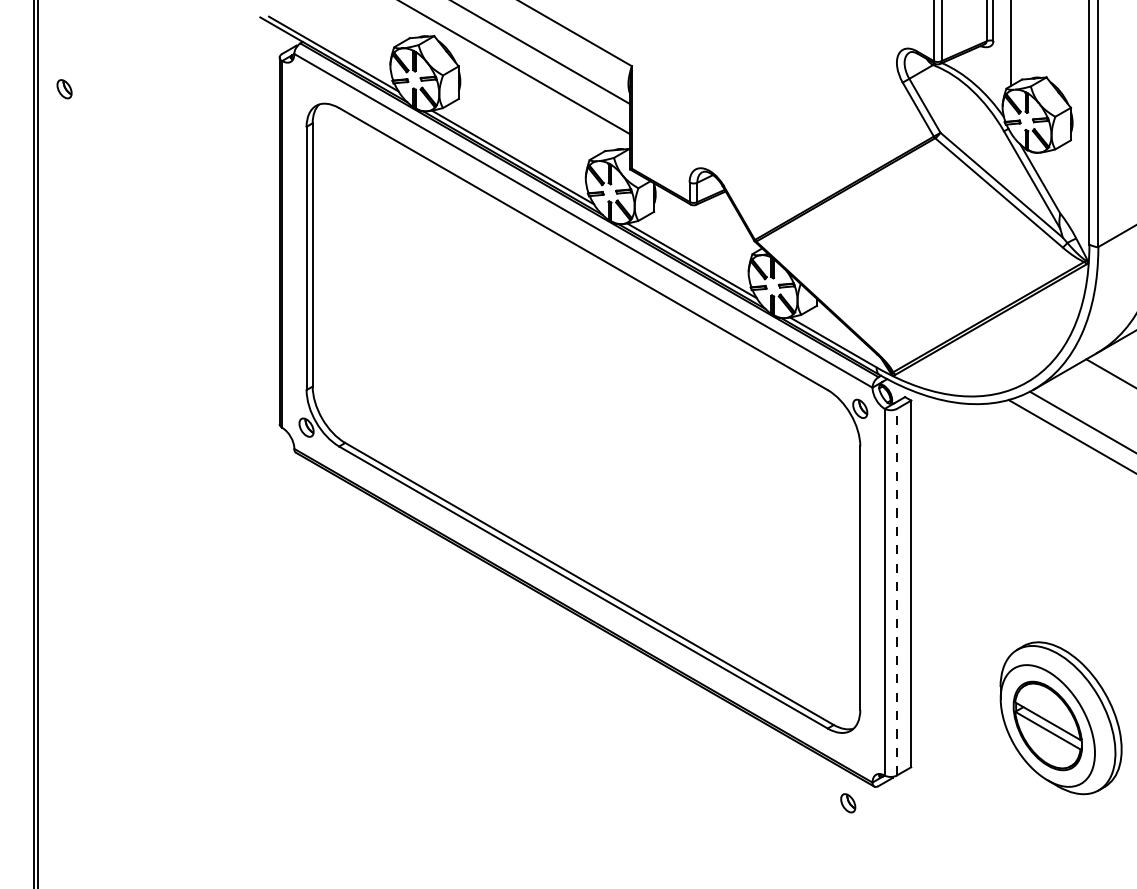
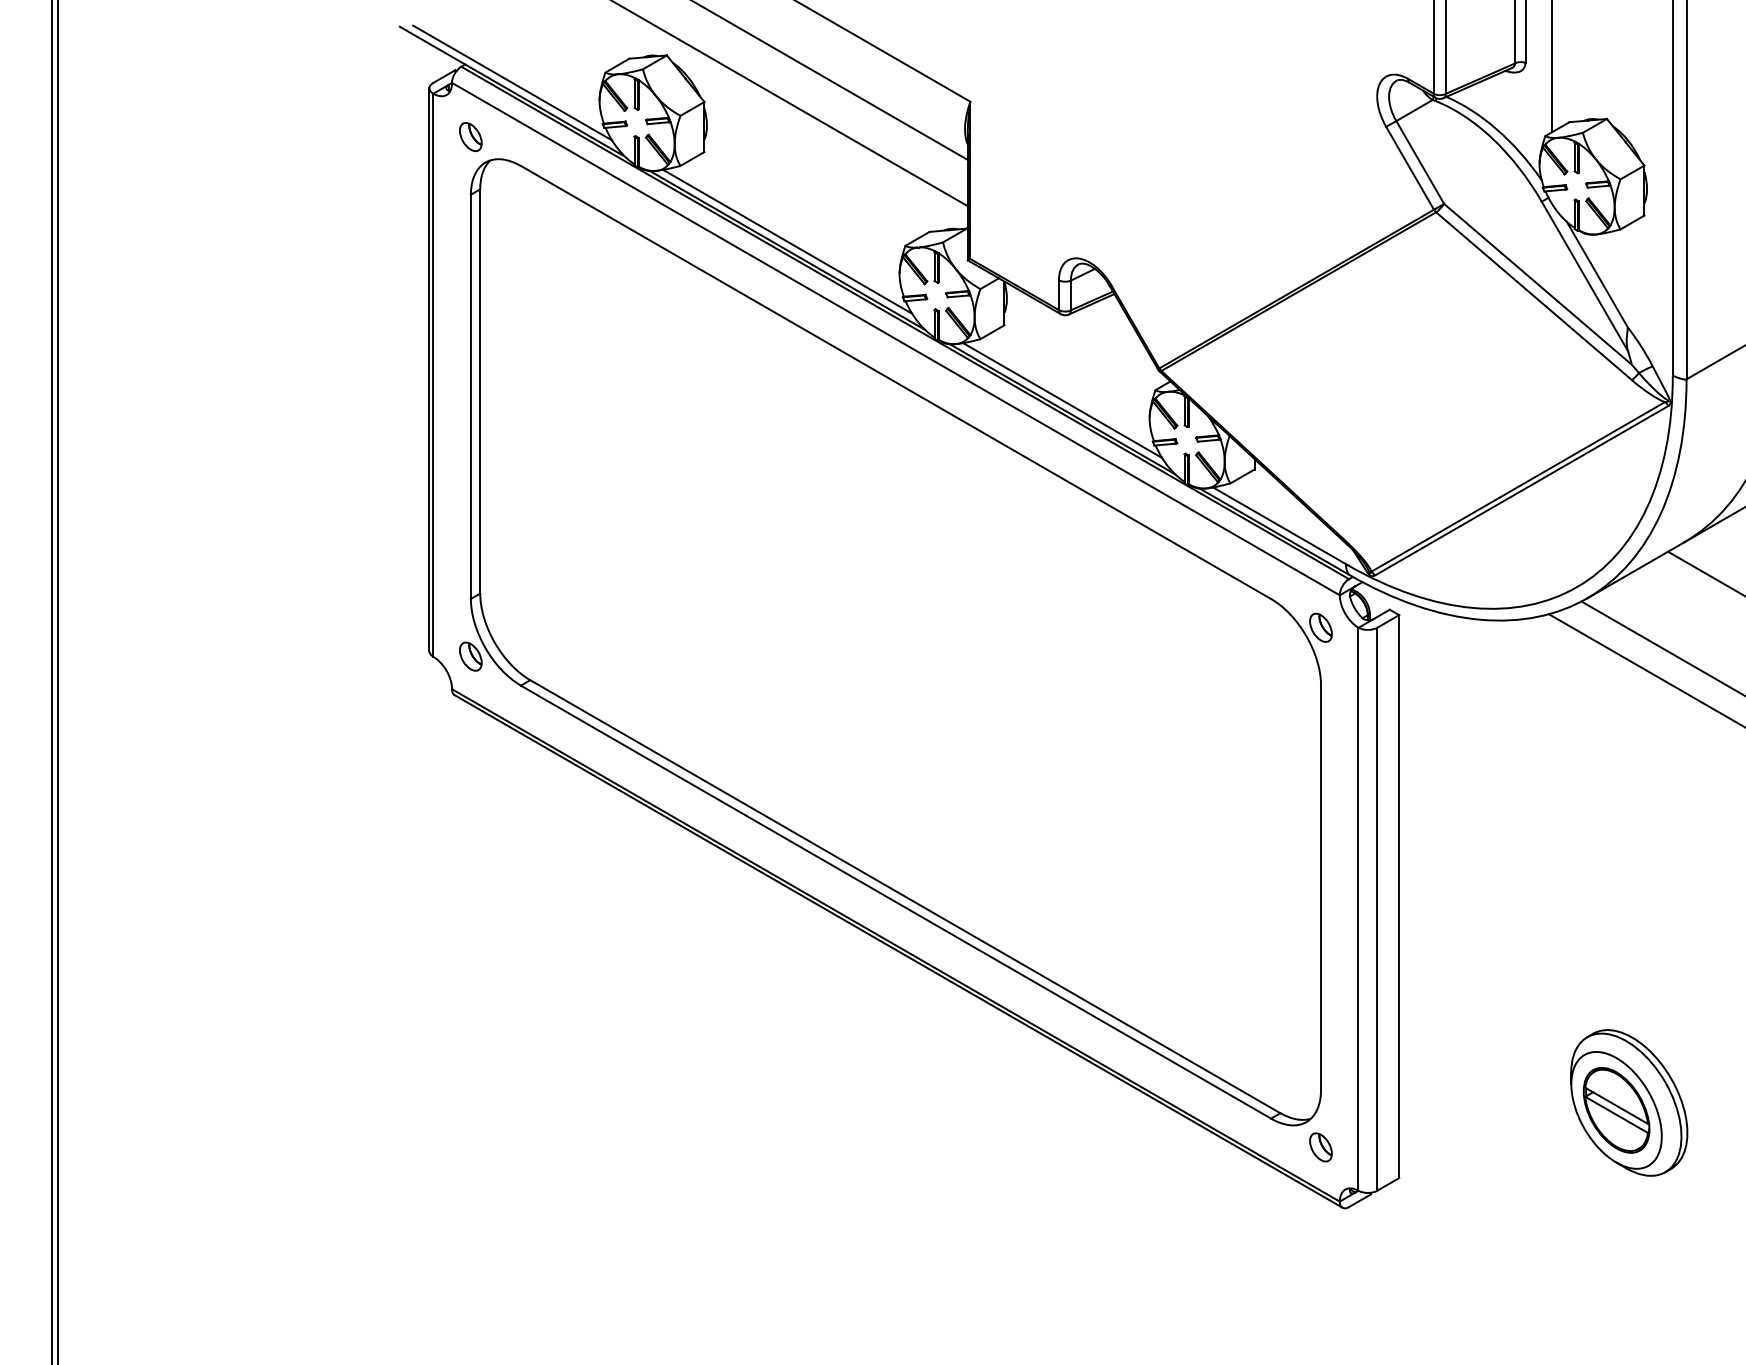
part: (64, 89) -> (470, 137), moved
line: (896, 591) -> (1376, 908), dashed -> solid
part: (1060, 718) -> (1628, 1103), size x0.62
part: (848, 803) -> (1321, 1147), moved

